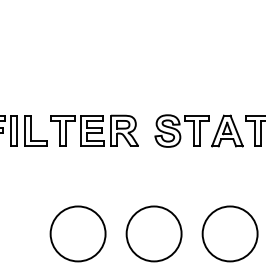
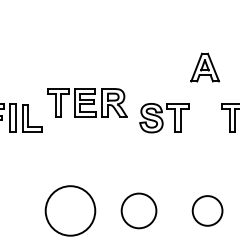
part: (94, 130) -> (87, 102), moved
part: (227, 130) -> (205, 67), moved
circle: (153, 233) -> (138, 210), size x0.7
circle: (229, 233) -> (207, 210), size x0.6

